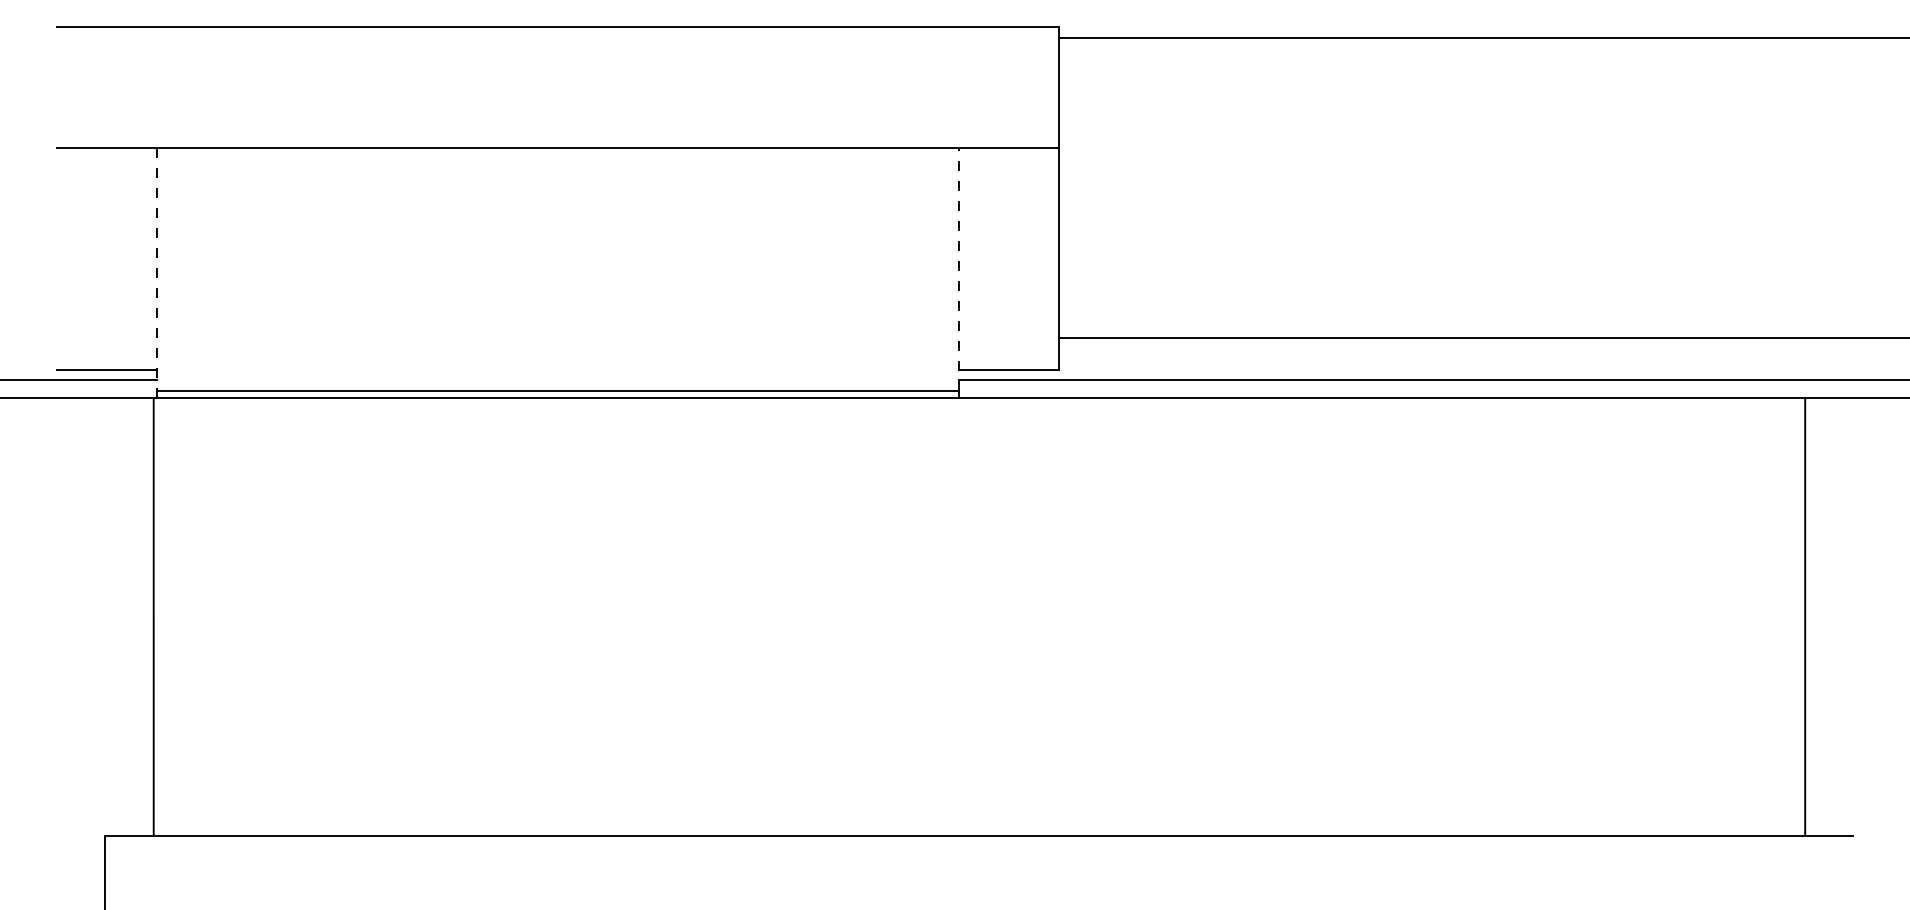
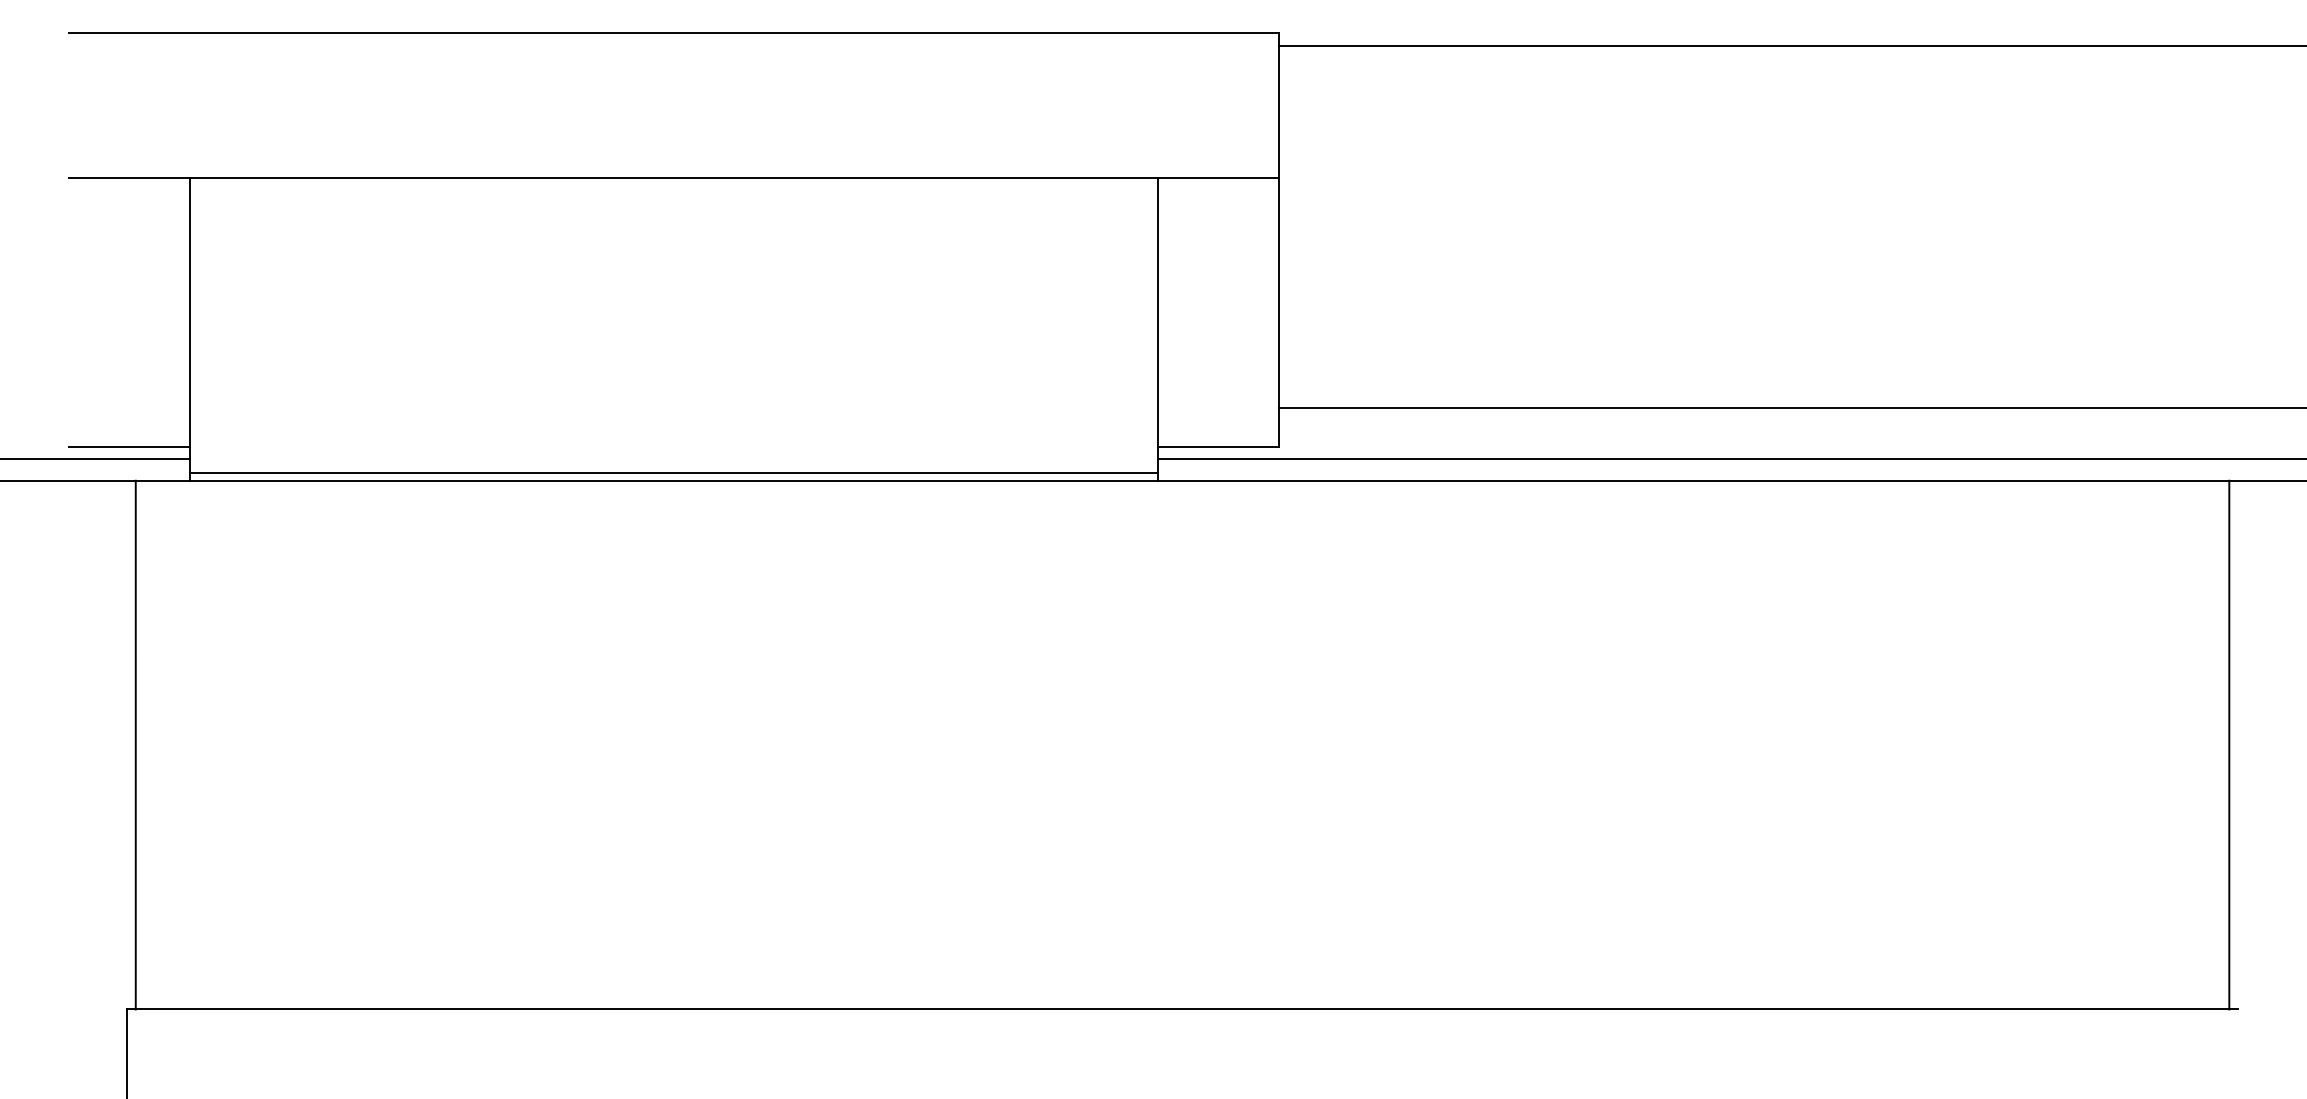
line: (959, 268) -> (1158, 324), dashed -> solid
line: (157, 269) -> (190, 325), dashed -> solid
line: (153, 616) -> (135, 744), moved
line: (1805, 616) -> (2229, 744), moved

